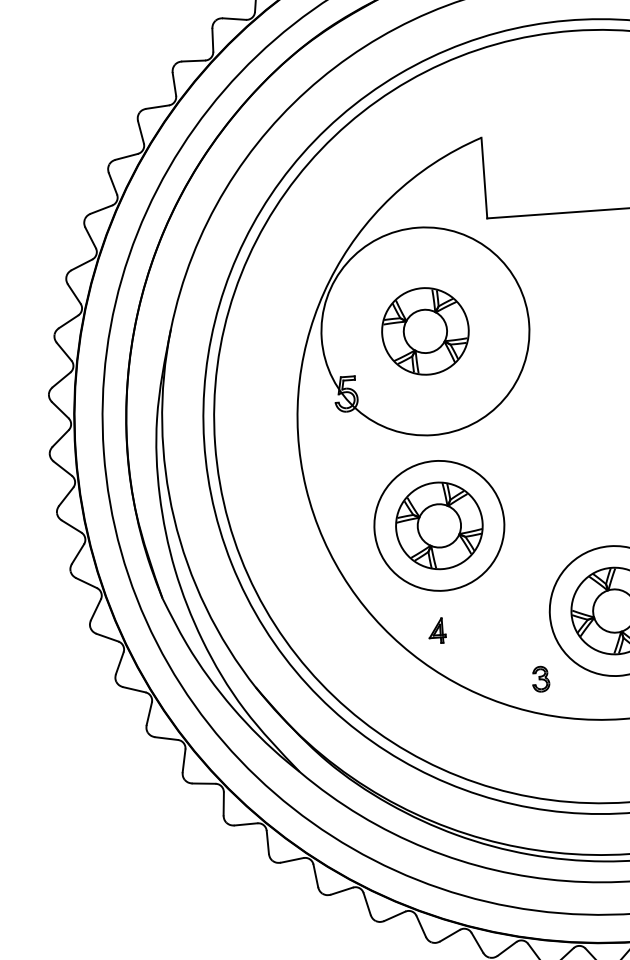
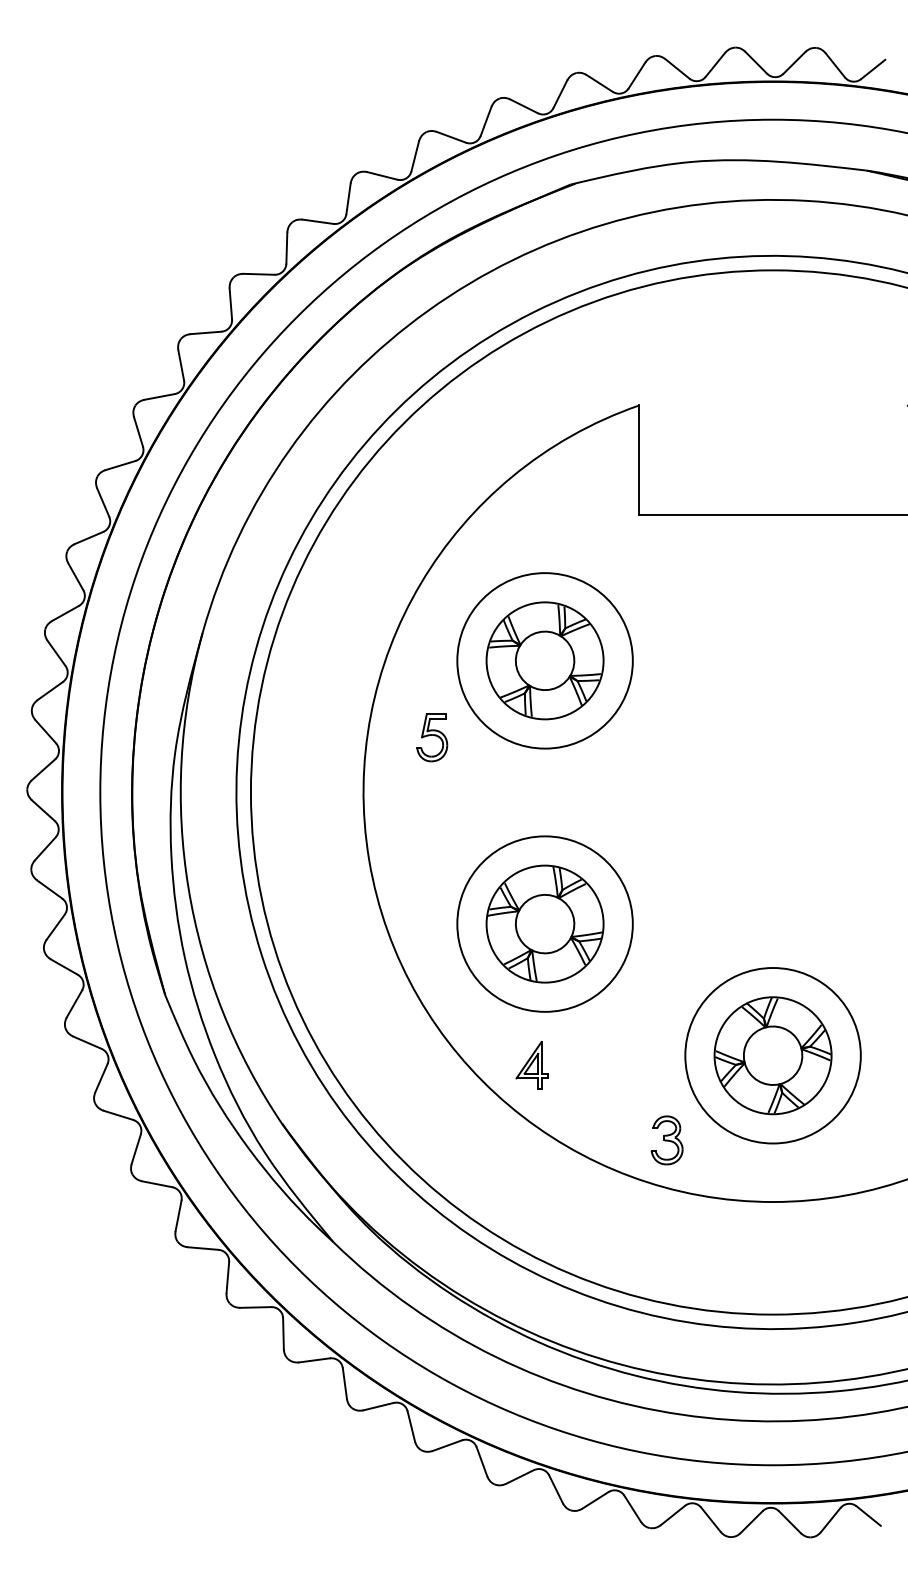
circle: (424, 331) -> (544, 660), size x0.62
part: (436, 631) -> (531, 1065), size x1.43
part: (540, 679) -> (666, 1140), size x1.43

